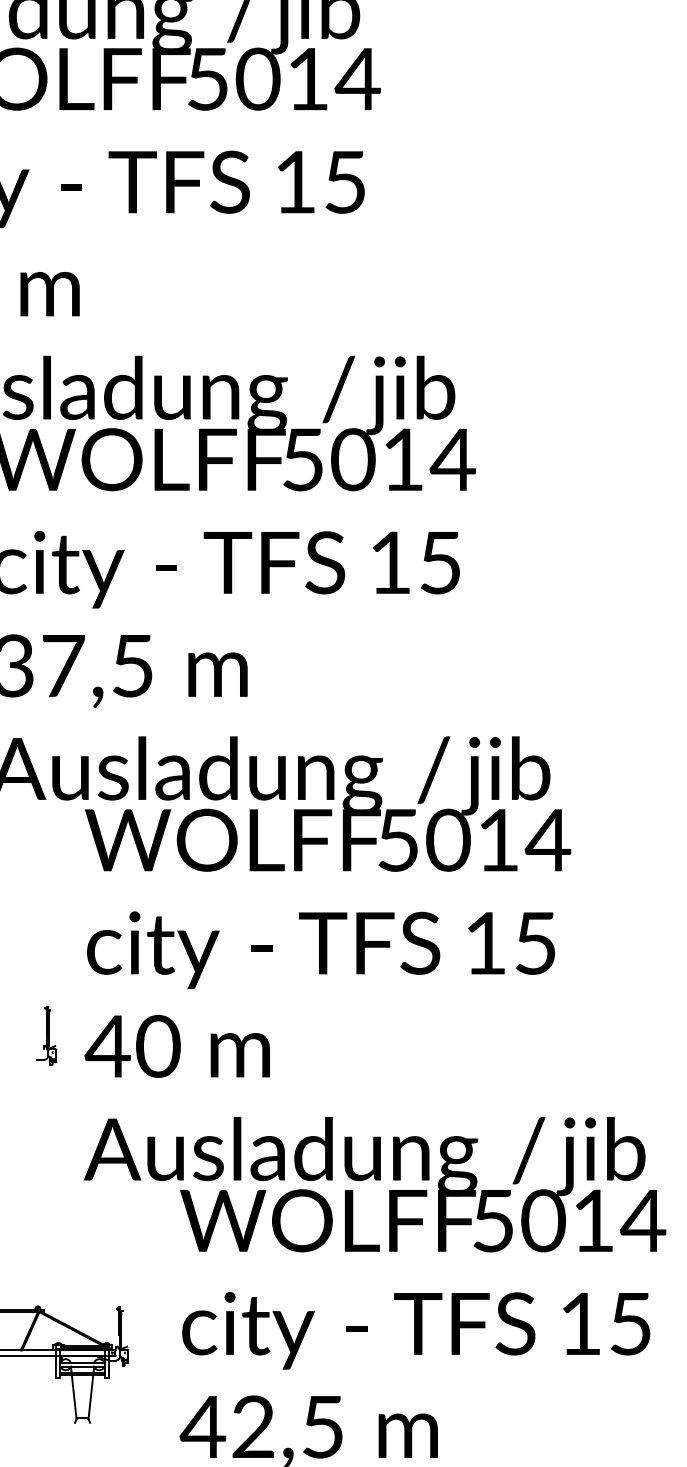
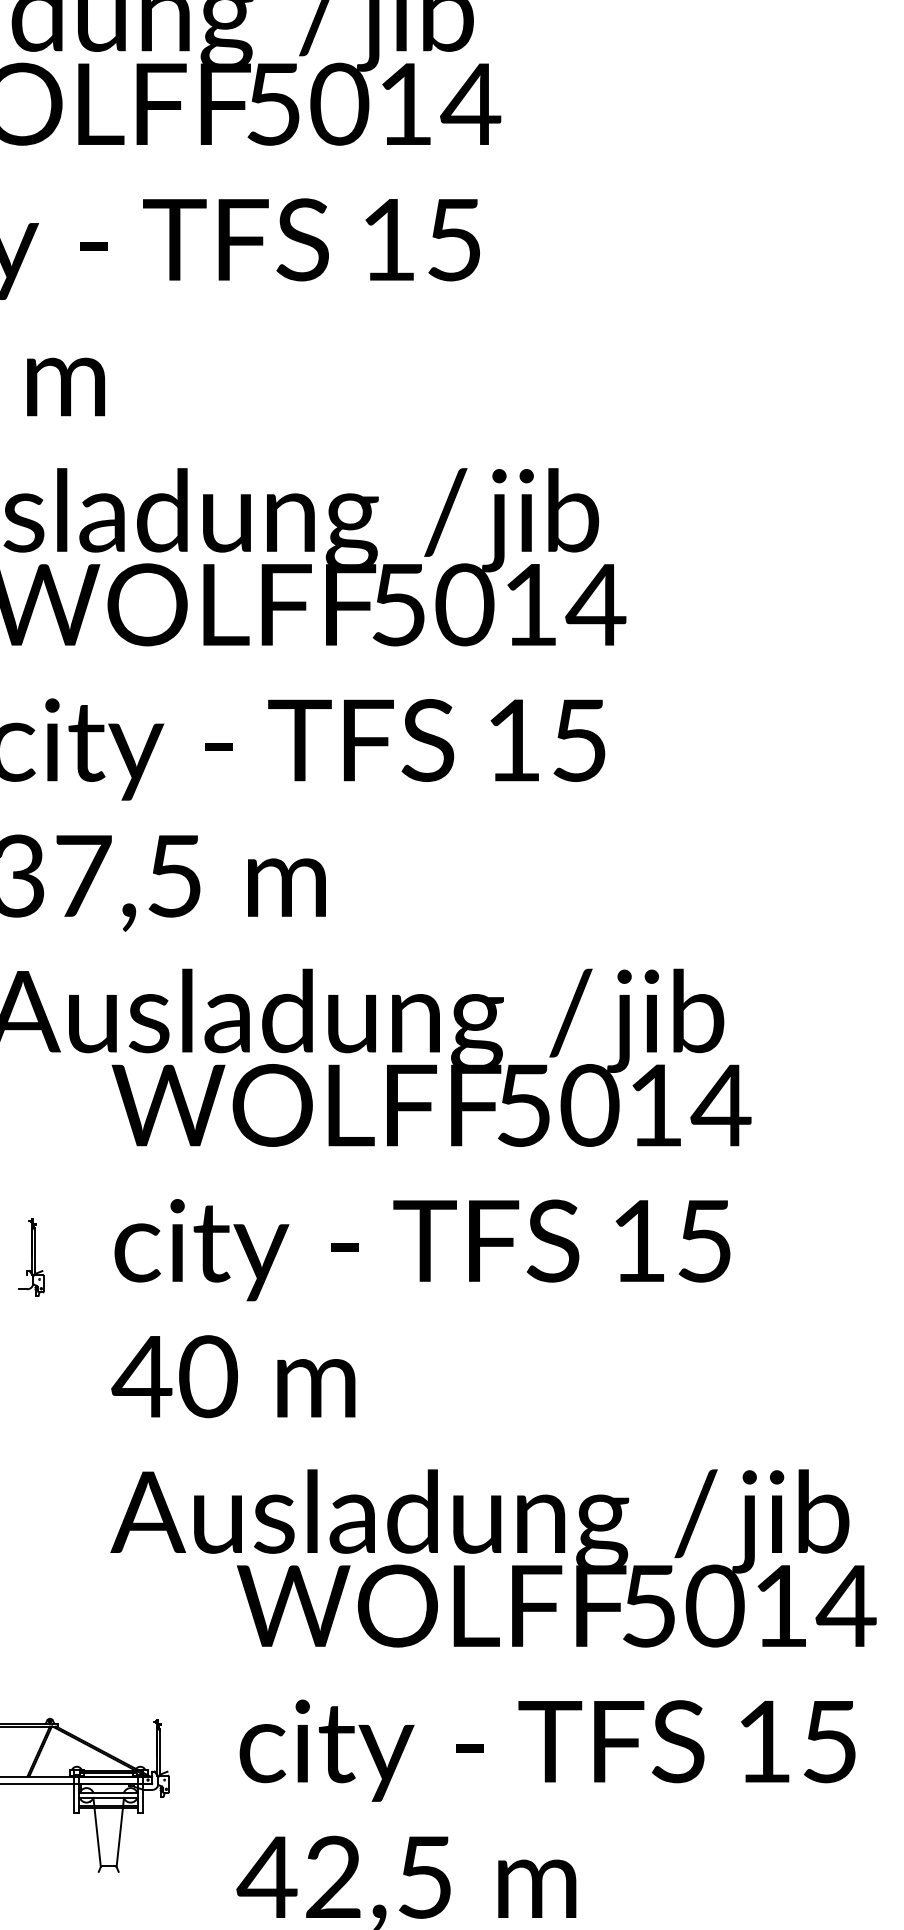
part: (46, 1035) -> (31, 1257), moved

